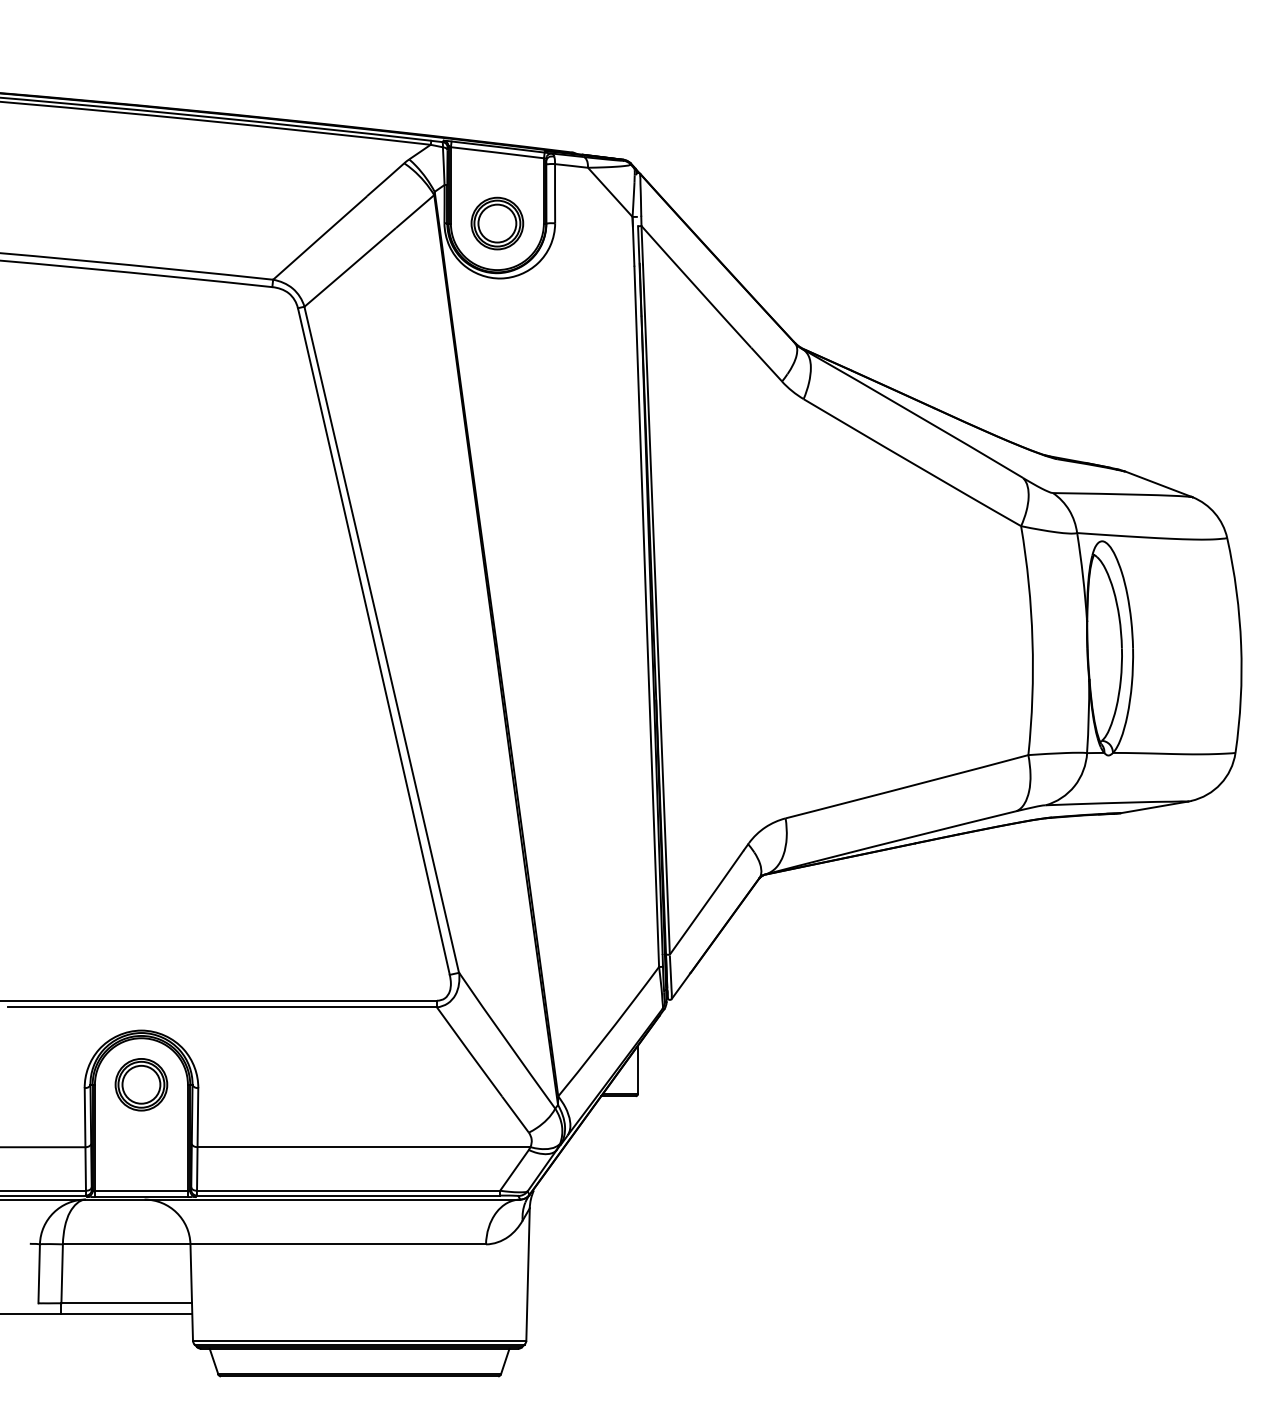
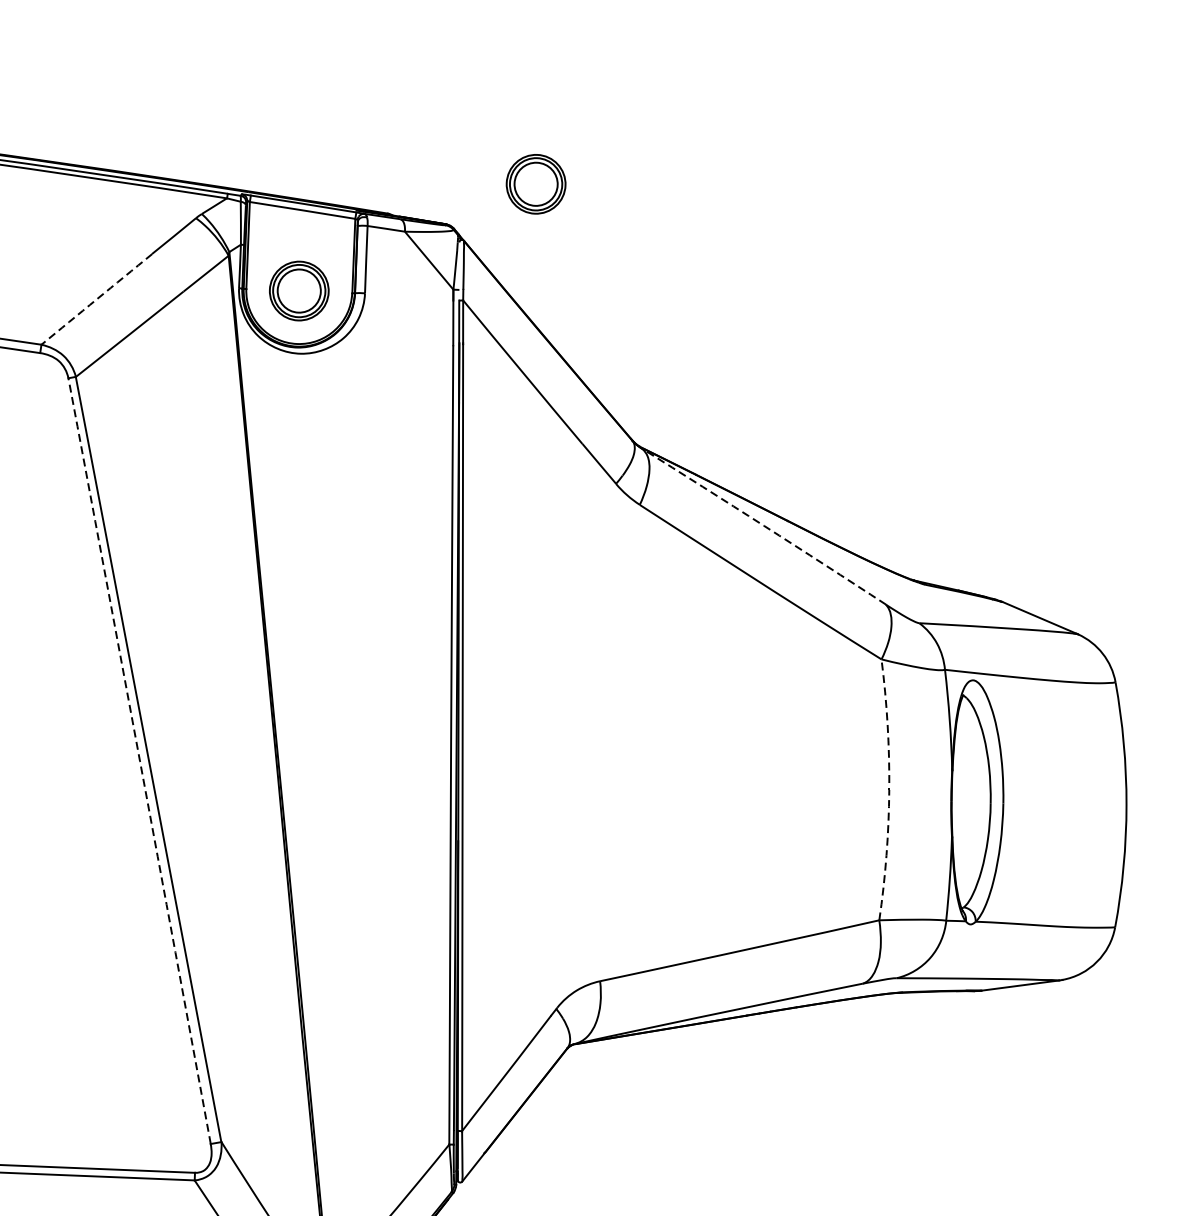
part: (701, 121) -> (536, 184), added
arc: (320, 238) -> (97, 299), solid -> dashed
arc: (913, 413) -> (764, 526), solid -> dashed
arc: (1032, 640) -> (889, 790), solid -> dashed
arc: (374, 641) -> (140, 761), solid -> dashed

